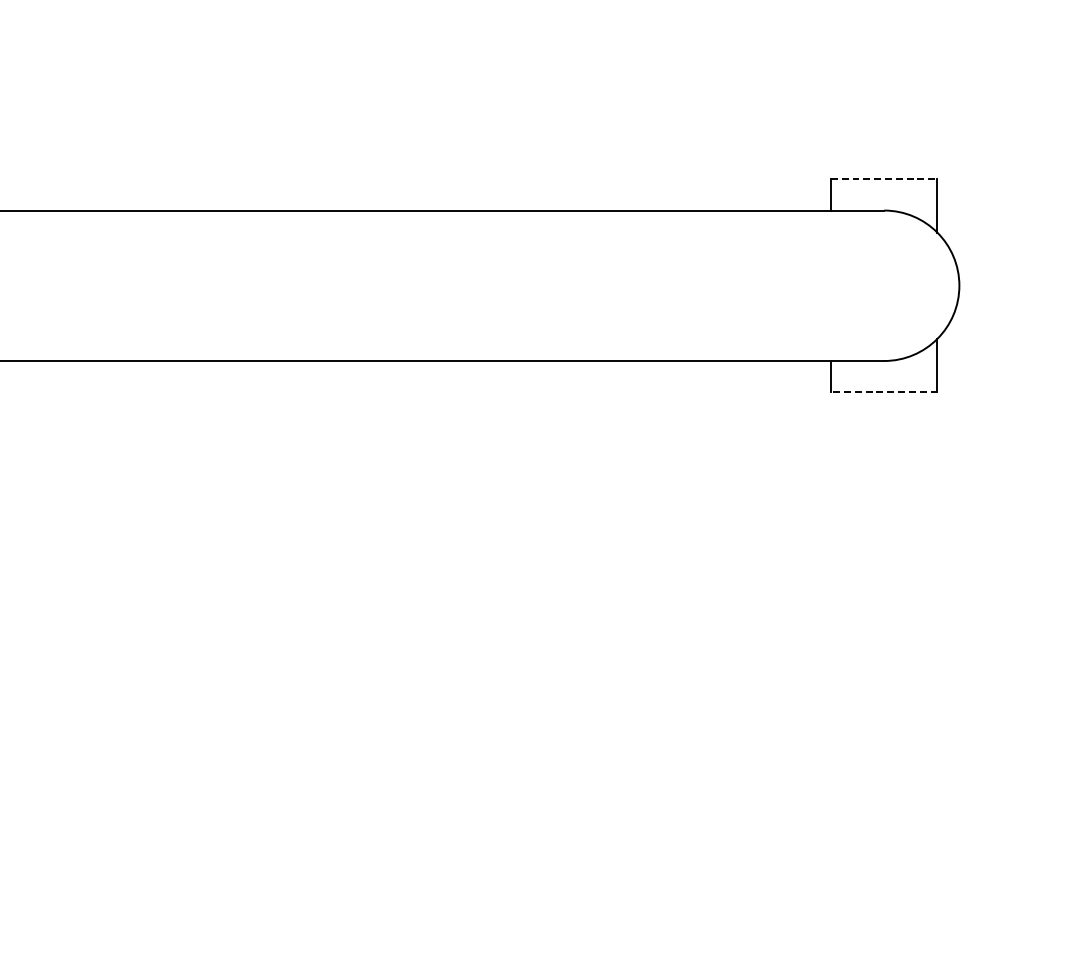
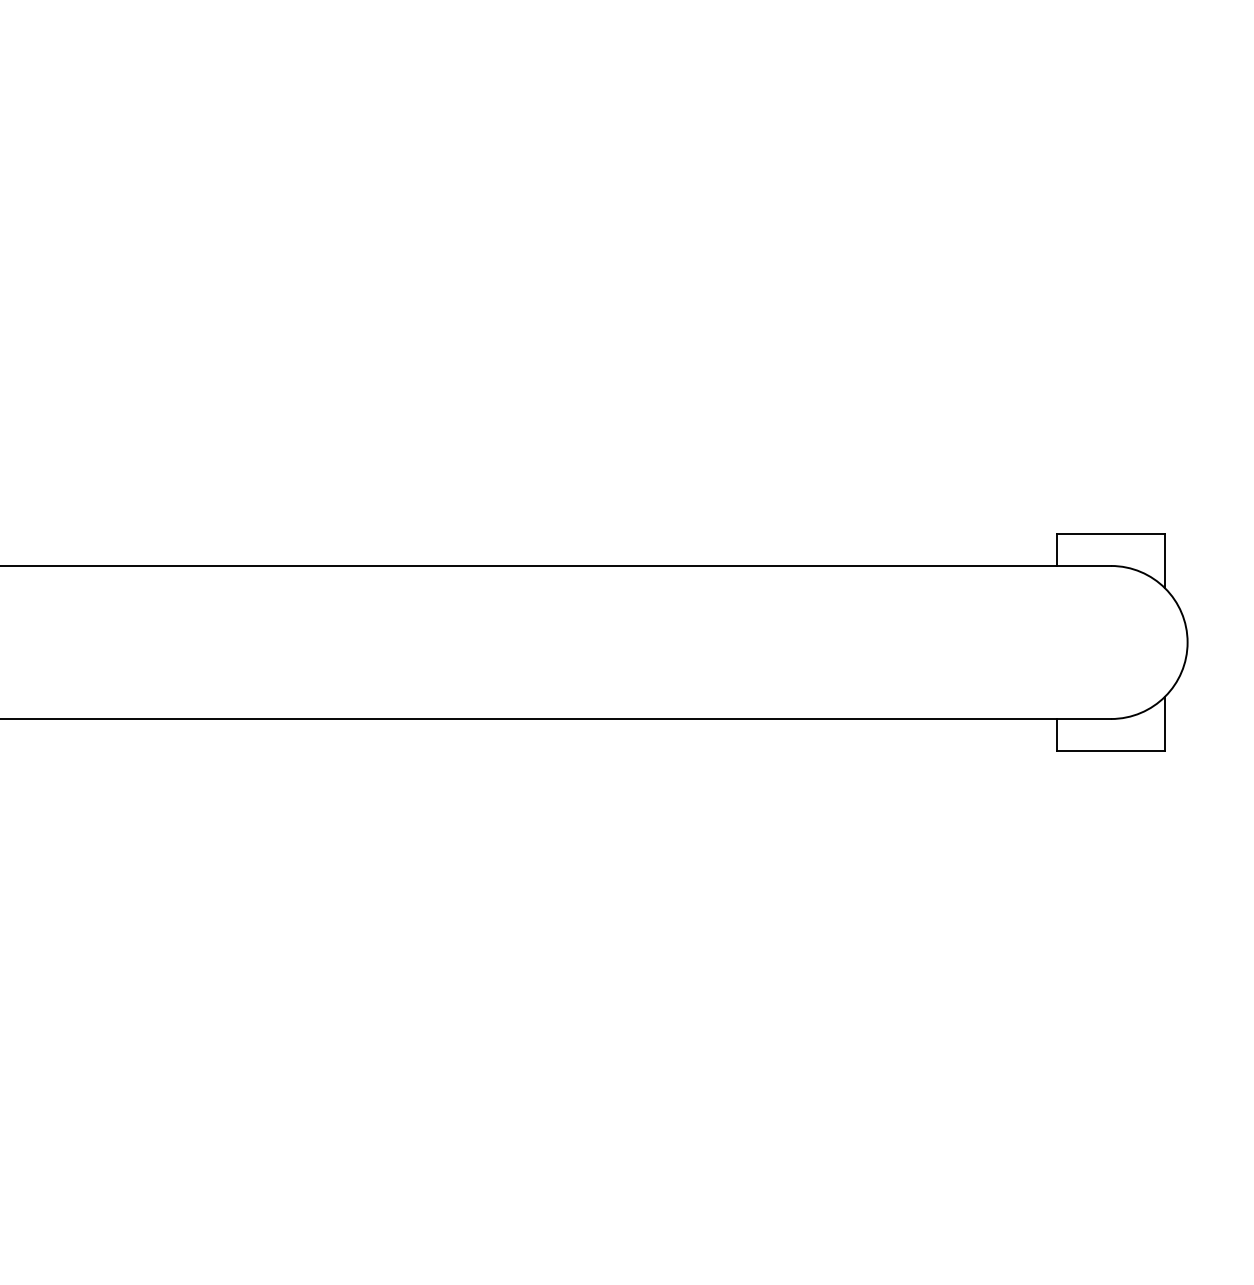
line: (884, 179) -> (1111, 534), dashed -> solid
line: (883, 391) -> (1110, 750), dashed -> solid

